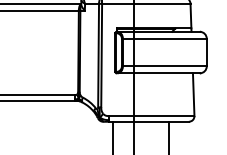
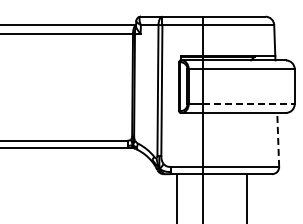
line: (170, 66) -> (248, 104), solid -> dashed
line: (193, 94) -> (278, 139), solid -> dashed

